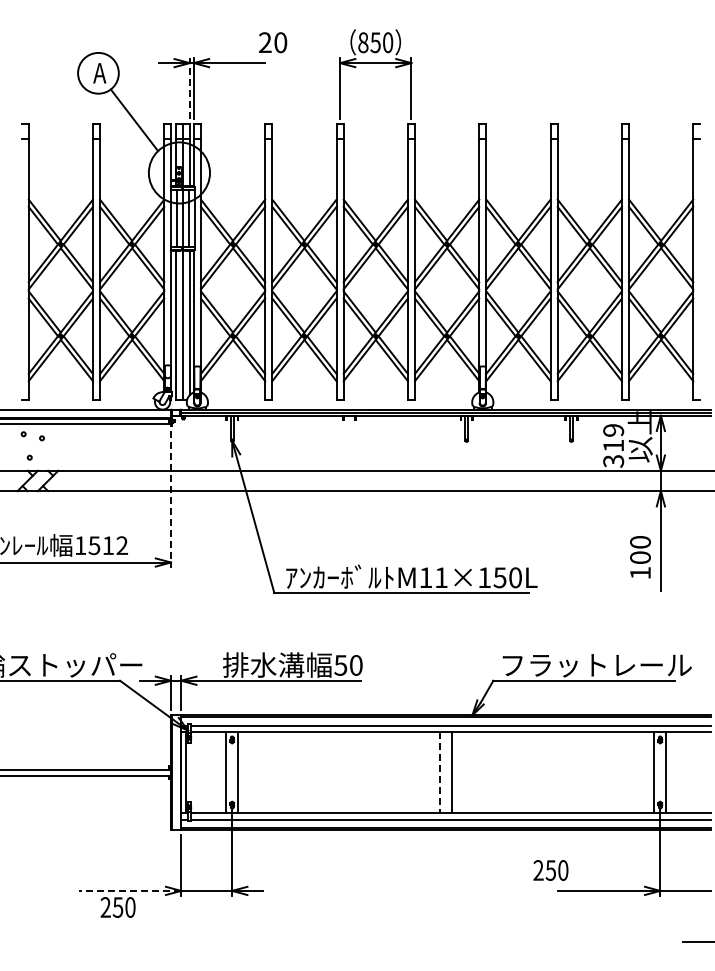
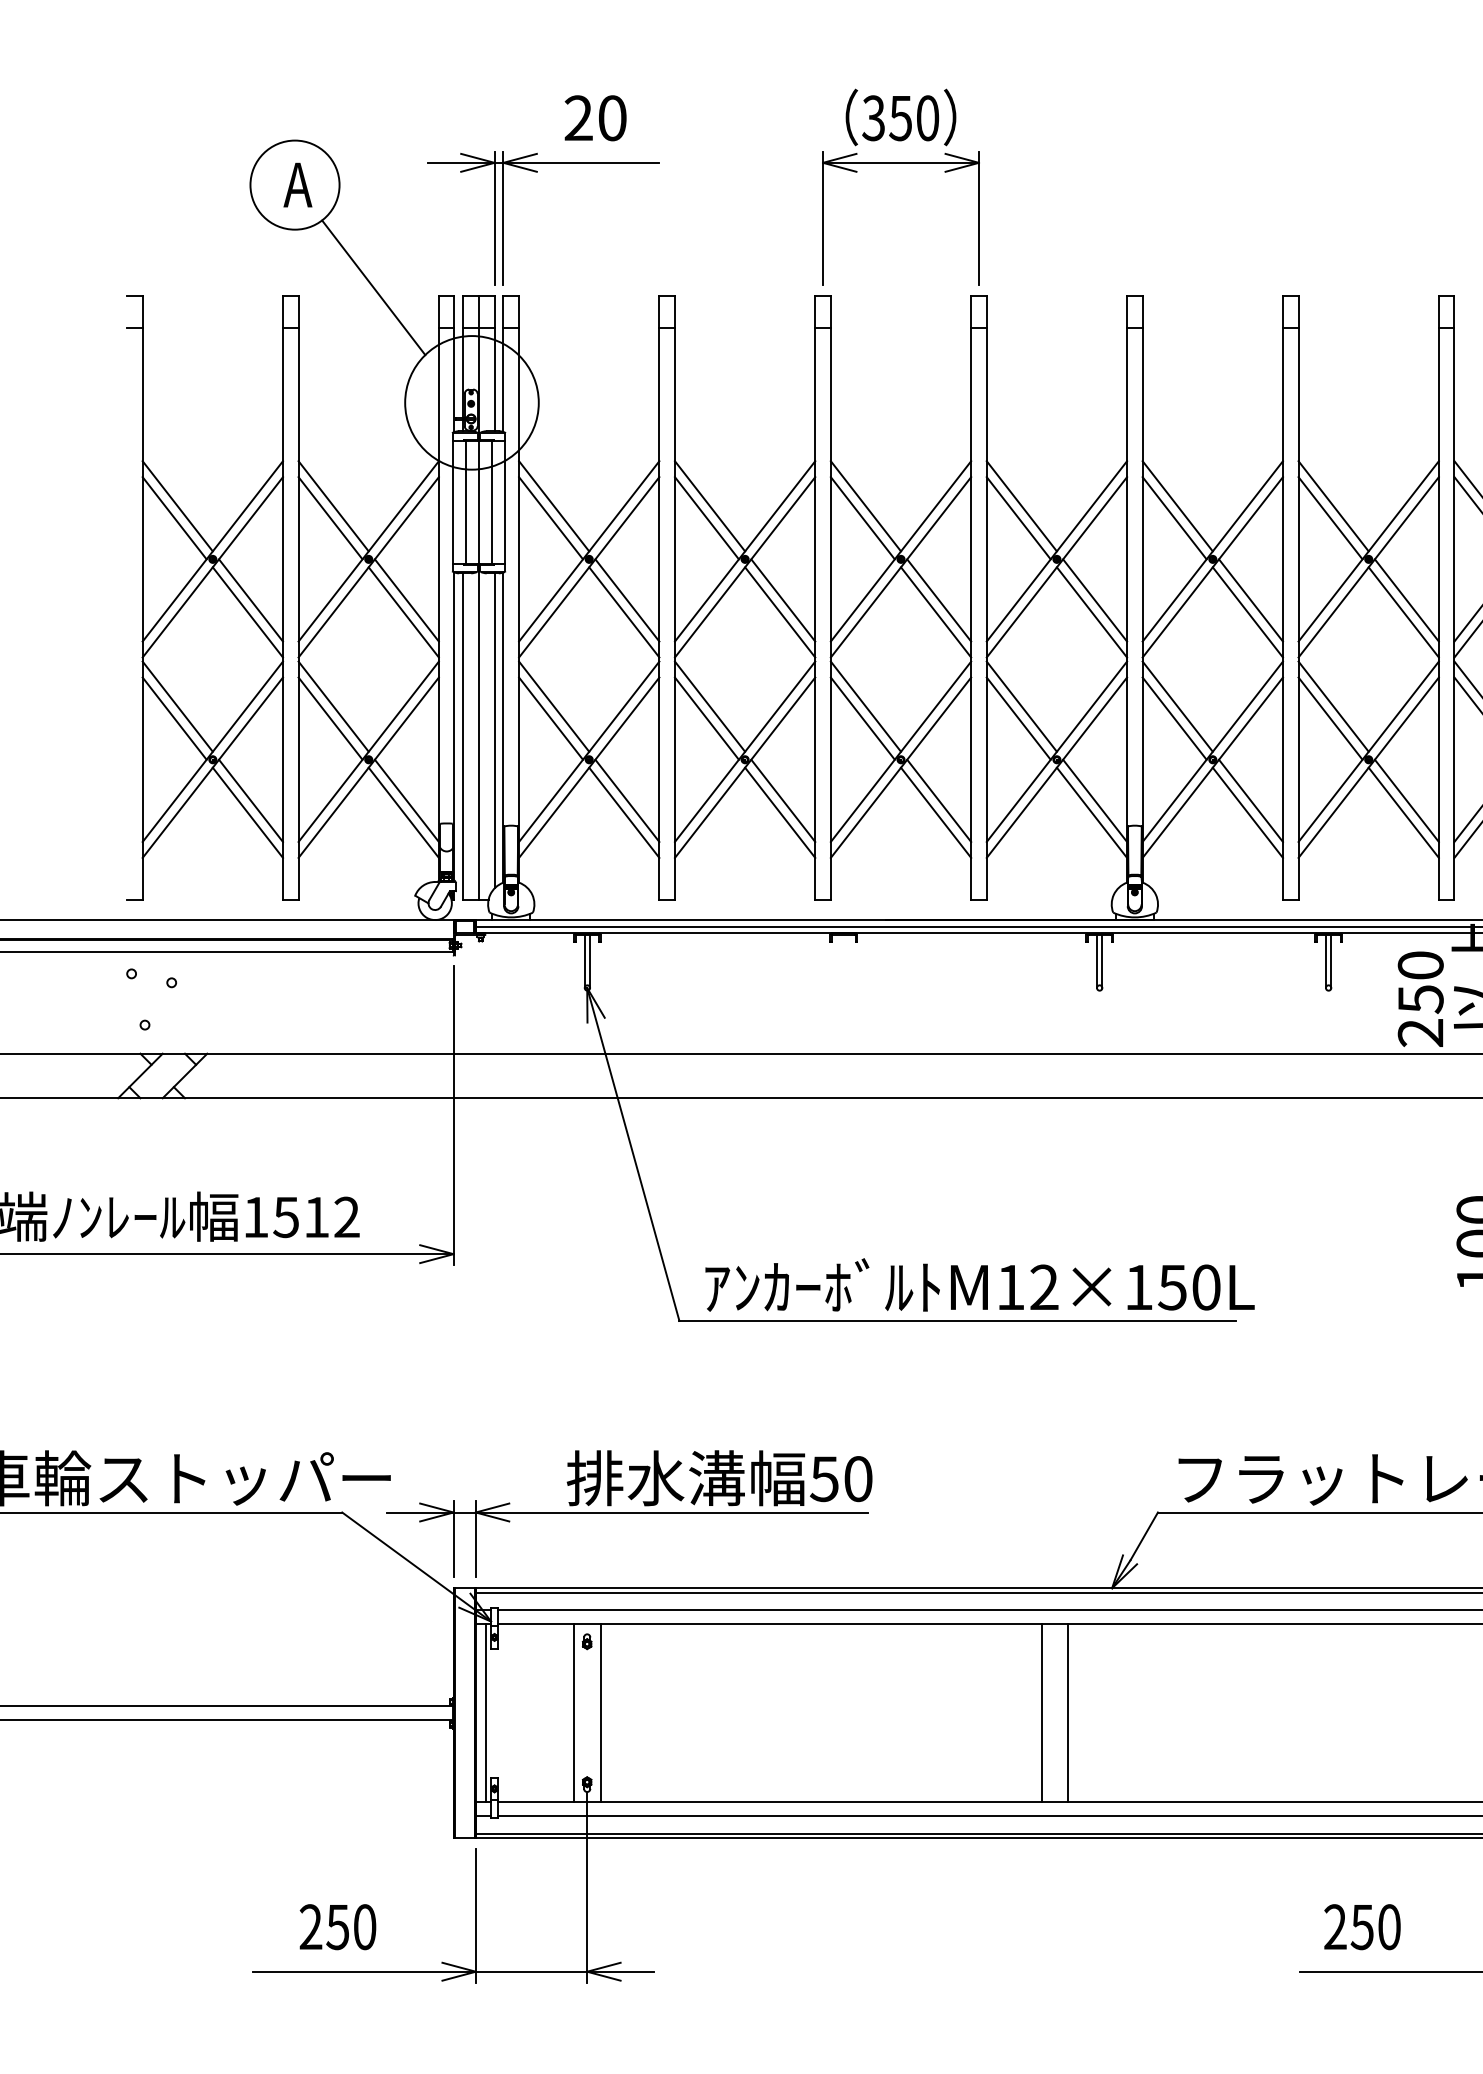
text: (273, 42) -> (596, 117), moved
text: (363, 42) -> (874, 117), 850 -> 350
line: (189, 88) -> (493, 218), dashed -> solid
text: (613, 445) -> (1420, 998), 319 -> 250
line: (171, 499) -> (454, 1116), dashed -> solid
text: (441, 577) -> (1044, 1286), M11×150L -> M12×150L
line: (440, 772) -> (1042, 1712), dashed -> solid
text: (550, 870) -> (1361, 1927), moved
line: (130, 890) -> (365, 1970), dashed -> solid
text: (117, 907) -> (336, 1927), moved

